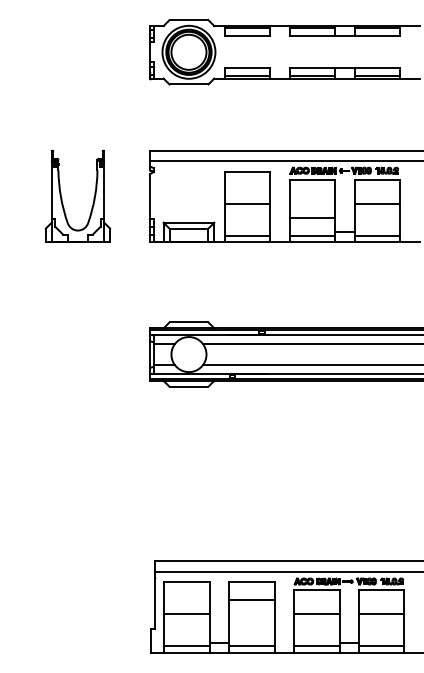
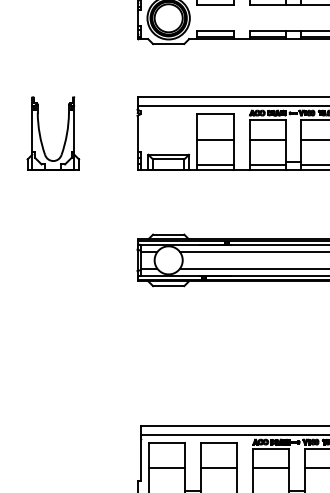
part: (62, 198) -> (40, 135), moved
line: (312, 217) -> (267, 139), moved
line: (251, 600) -> (218, 468), moved

